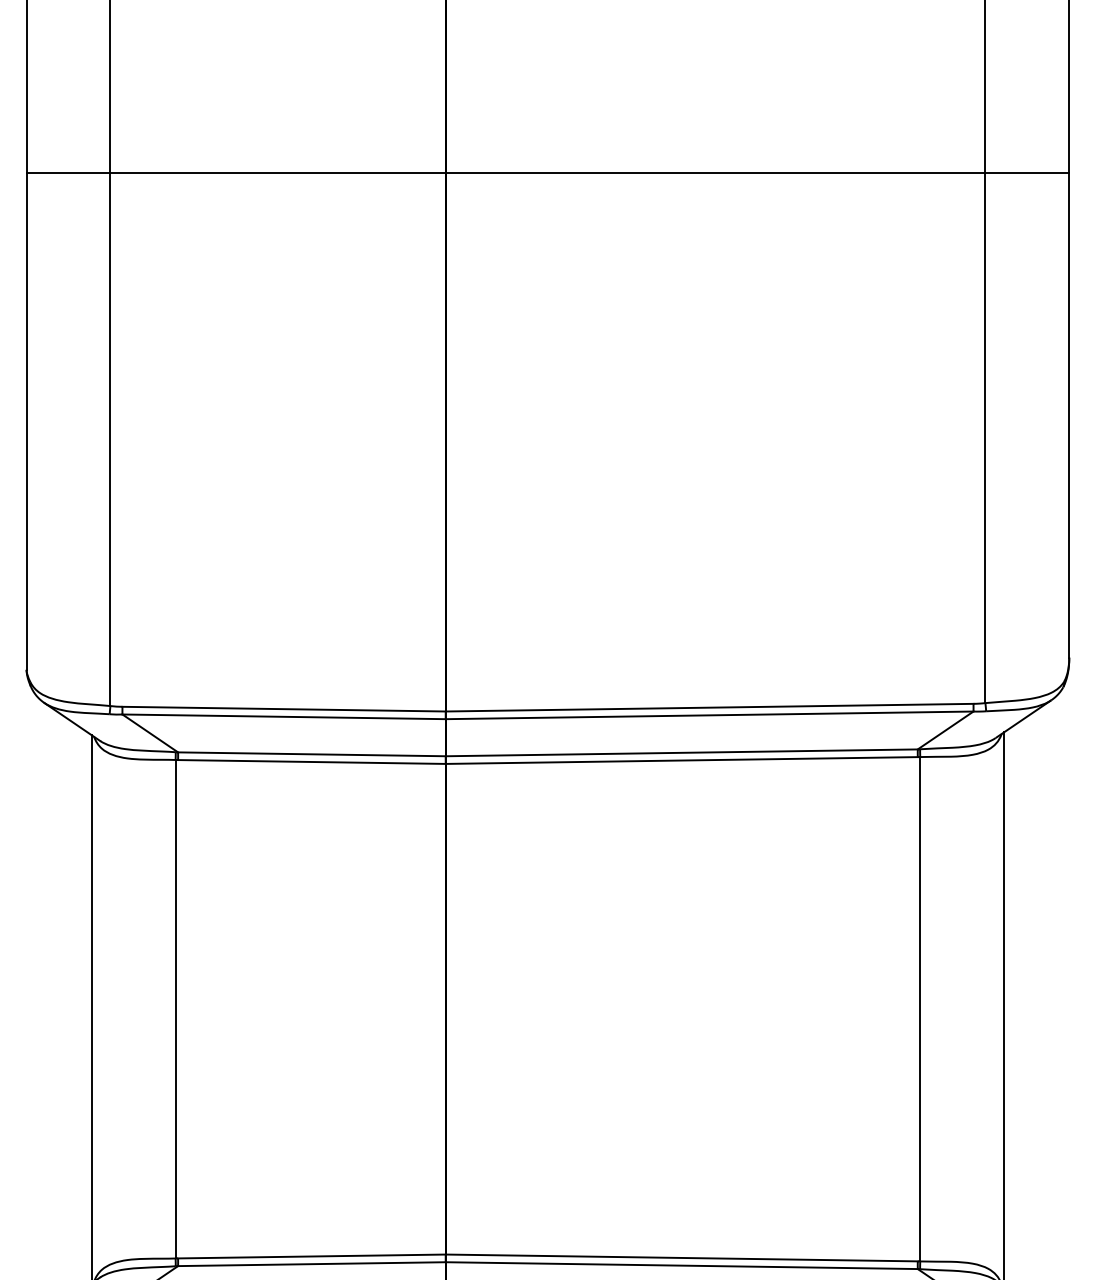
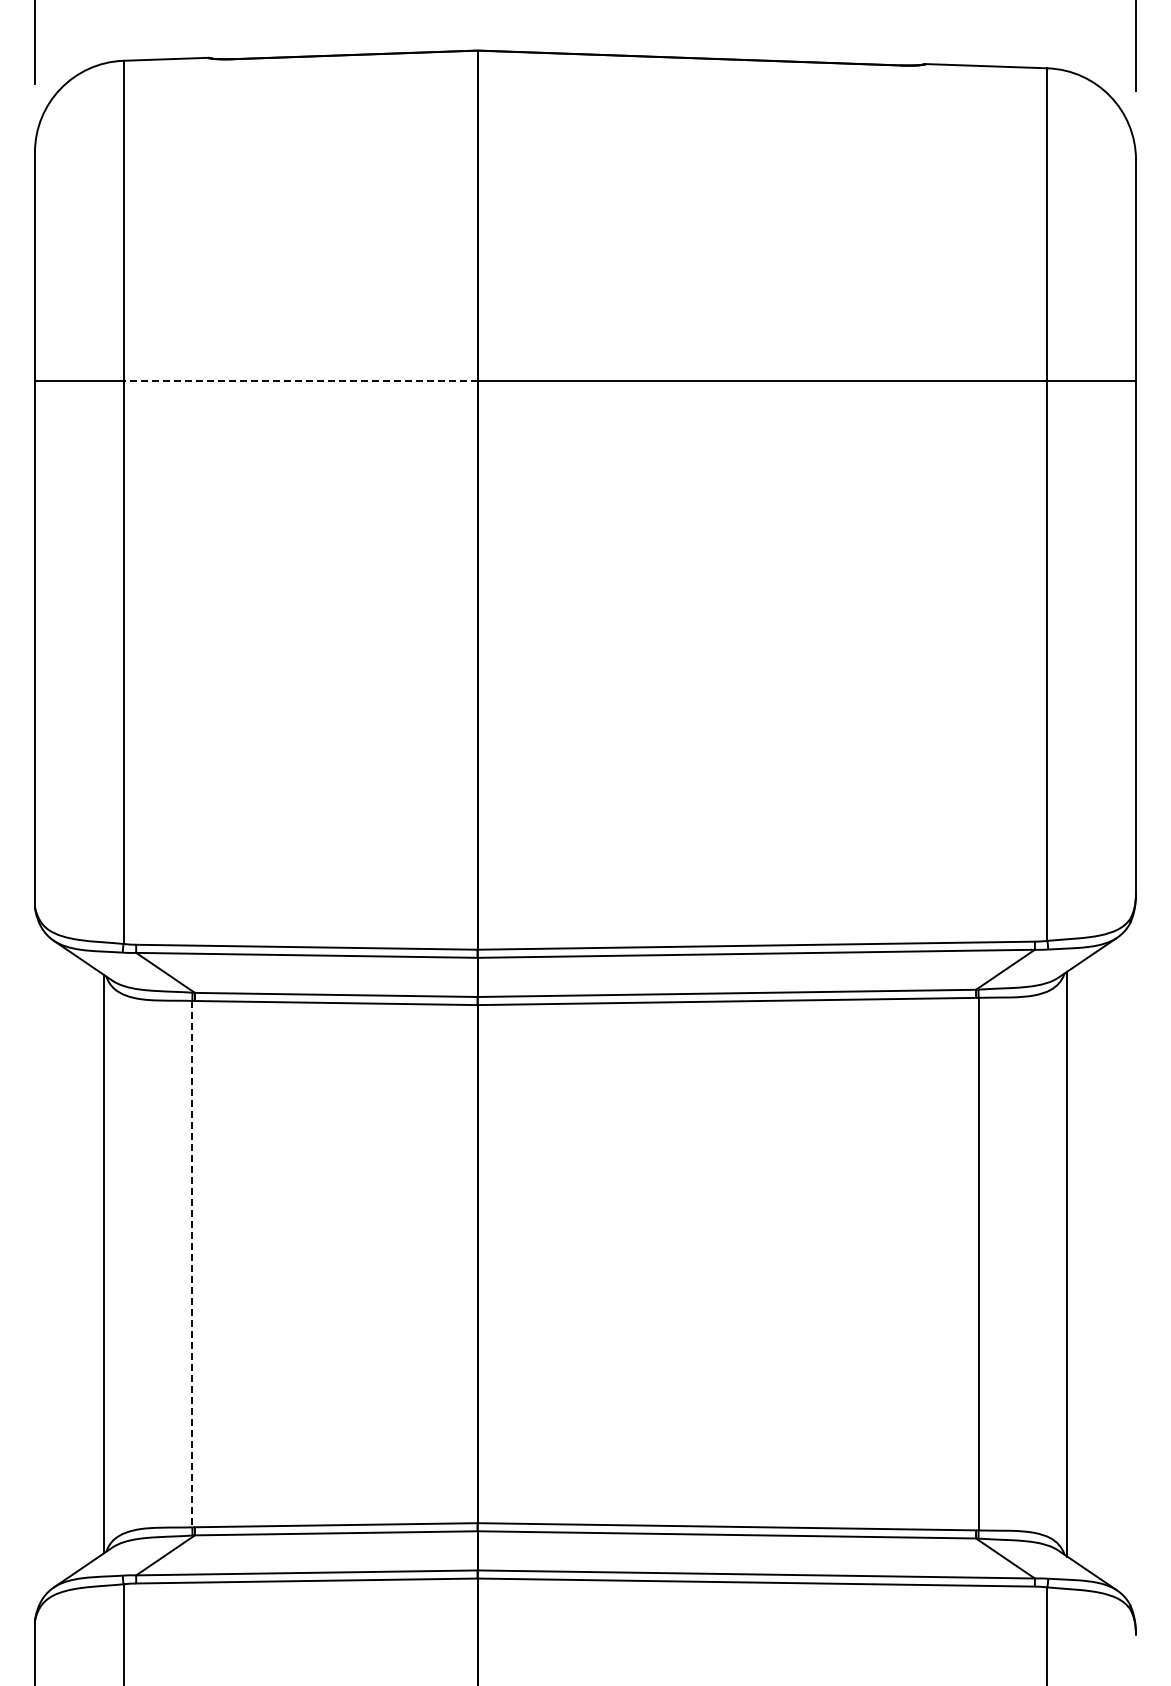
line: (278, 173) -> (300, 381), solid -> dashed
line: (175, 1009) -> (192, 1264), solid -> dashed

